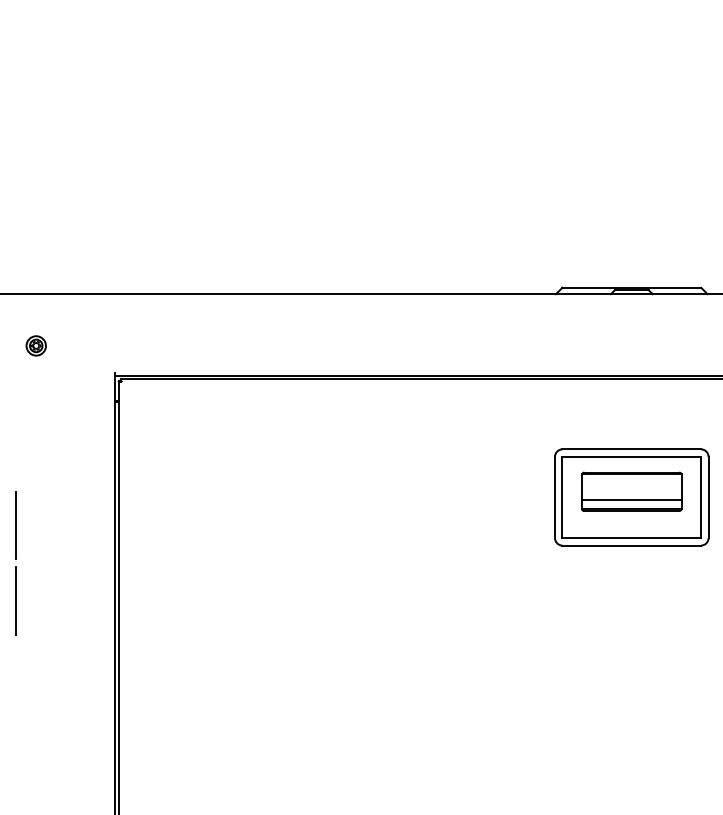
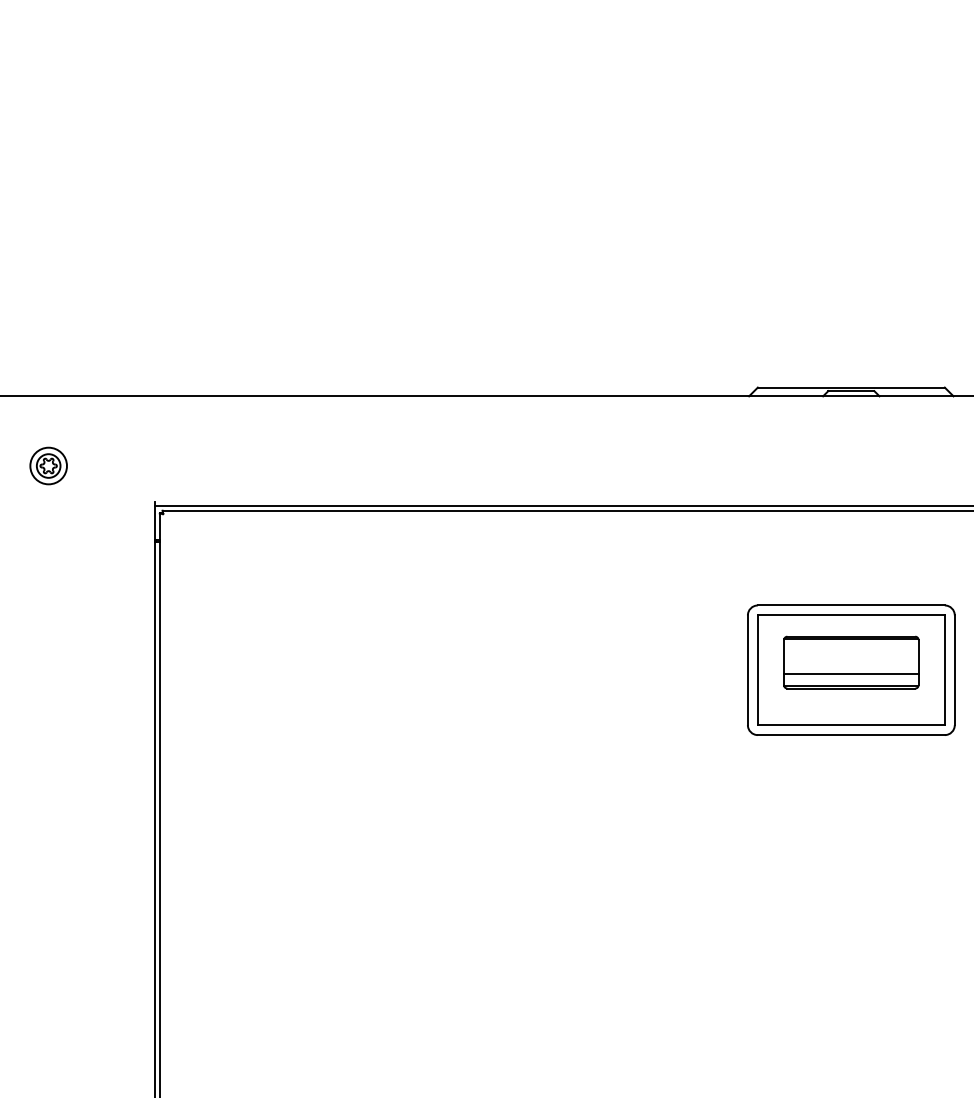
part: (36, 345) -> (48, 465), size x1.4
line: (16, 525) -> (21, 707), removed
line: (16, 600) -> (21, 808), removed

